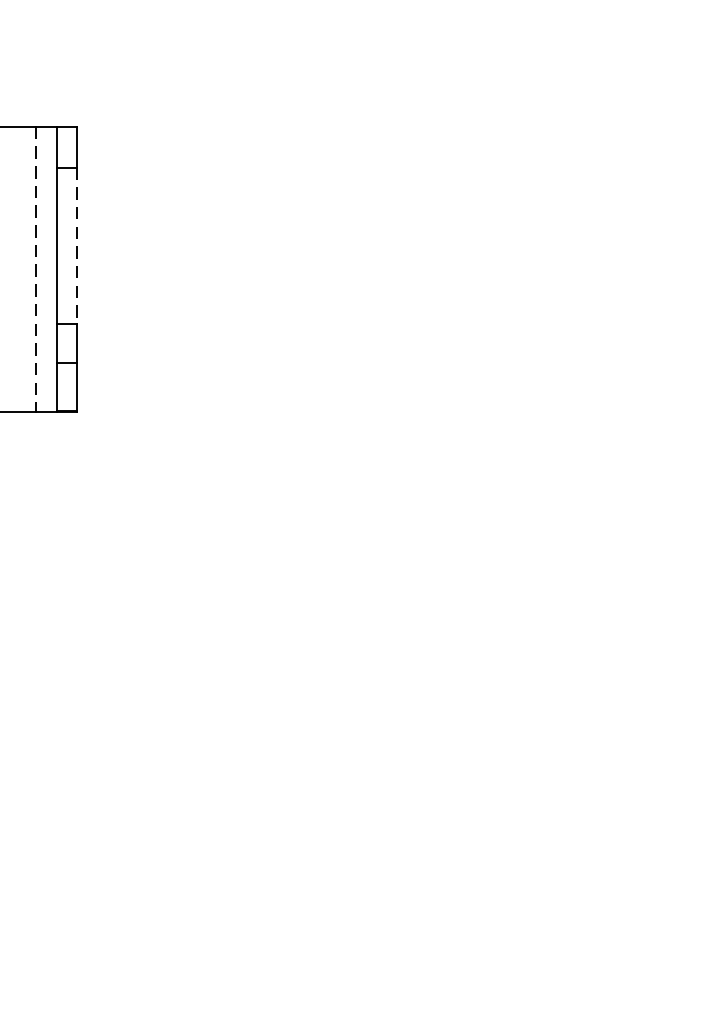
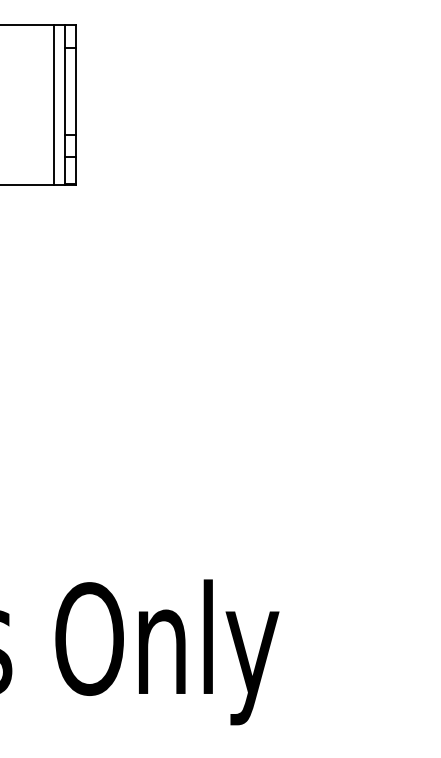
line: (77, 245) -> (76, 91), dashed -> solid
line: (36, 270) -> (53, 105), dashed -> solid

